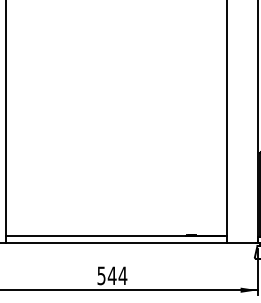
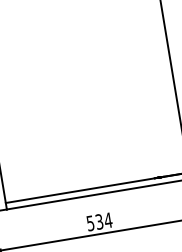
text: (111, 275) -> (98, 221), 544 -> 534

